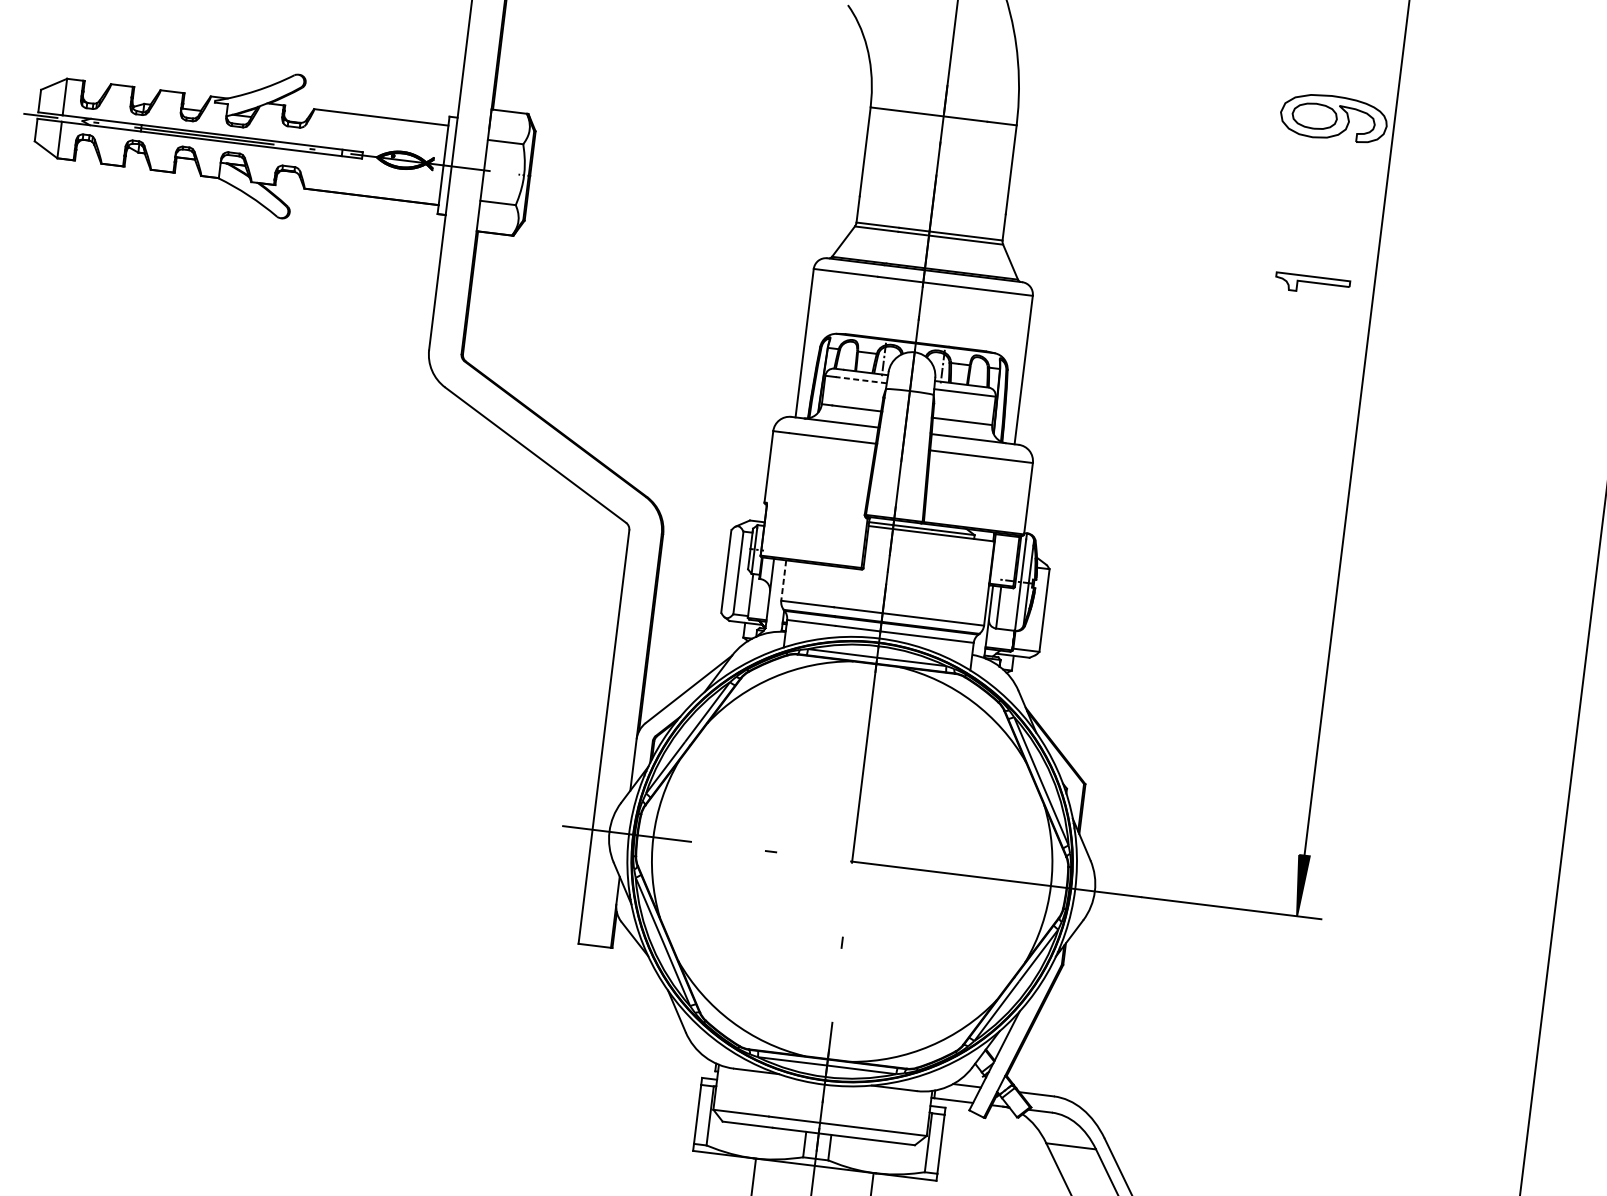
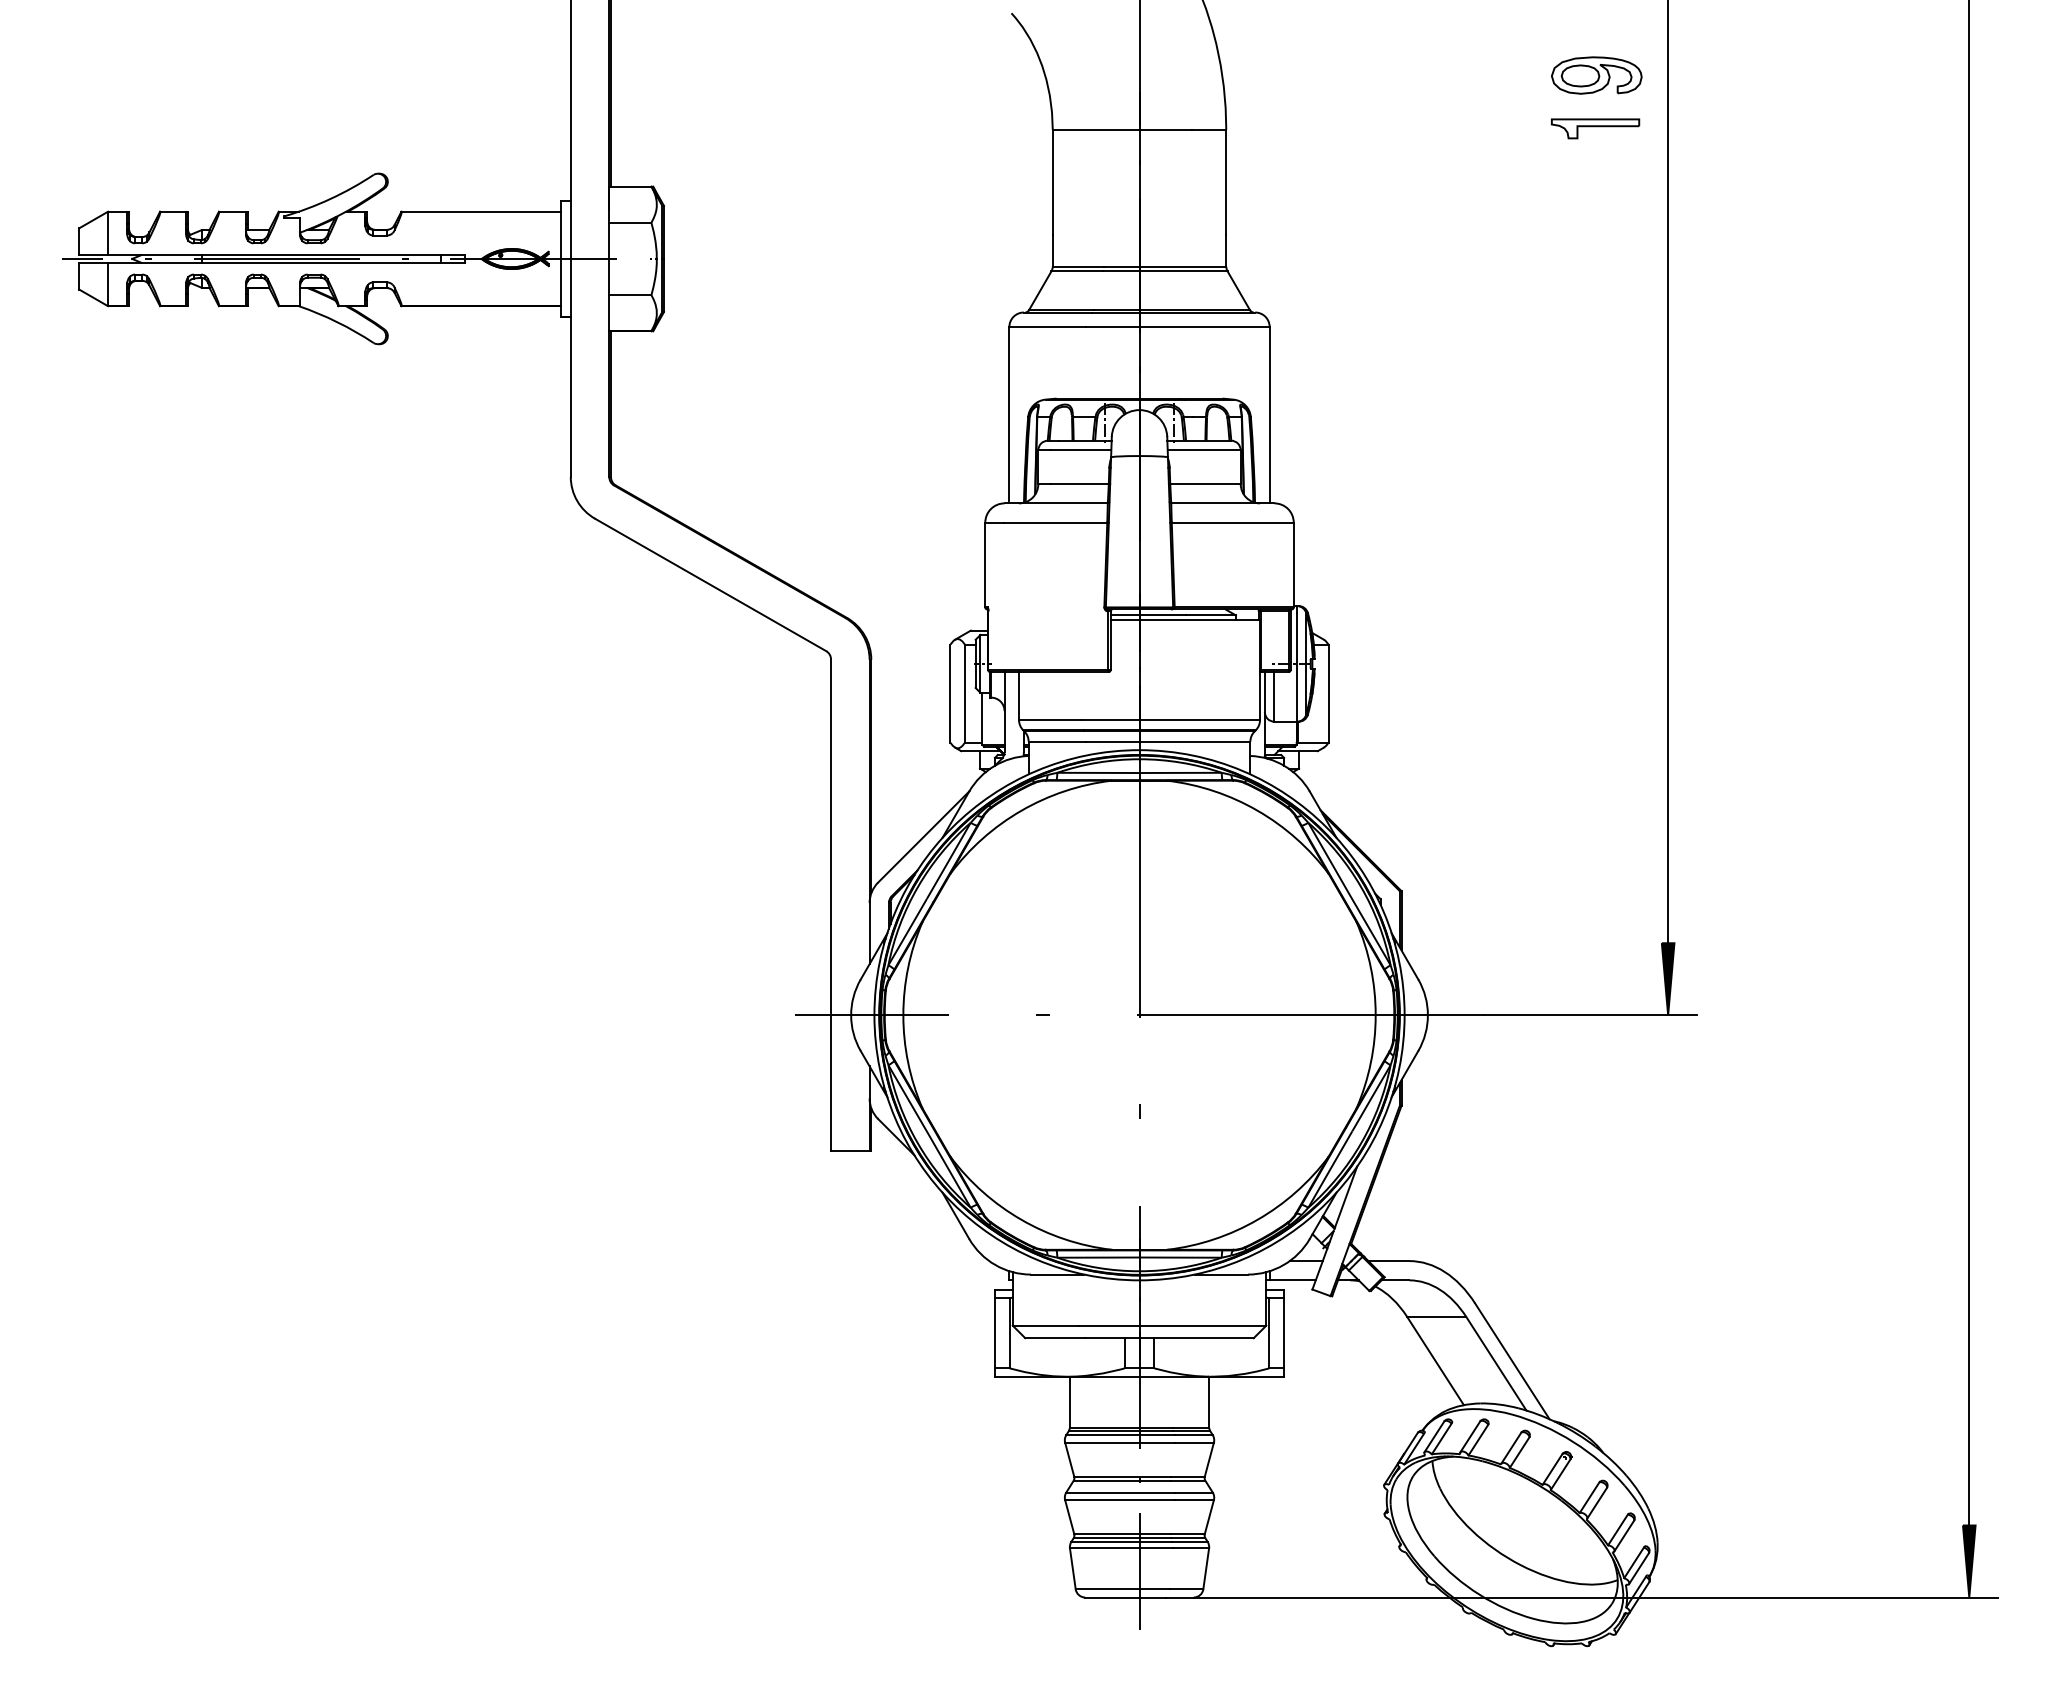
part: (1333, 117) -> (1596, 75), size x0.71
part: (1312, 284) -> (1595, 128), moved
line: (860, 380) -> (1080, 450), dashed -> solid
line: (784, 580) -> (1019, 696), dashed -> solid

